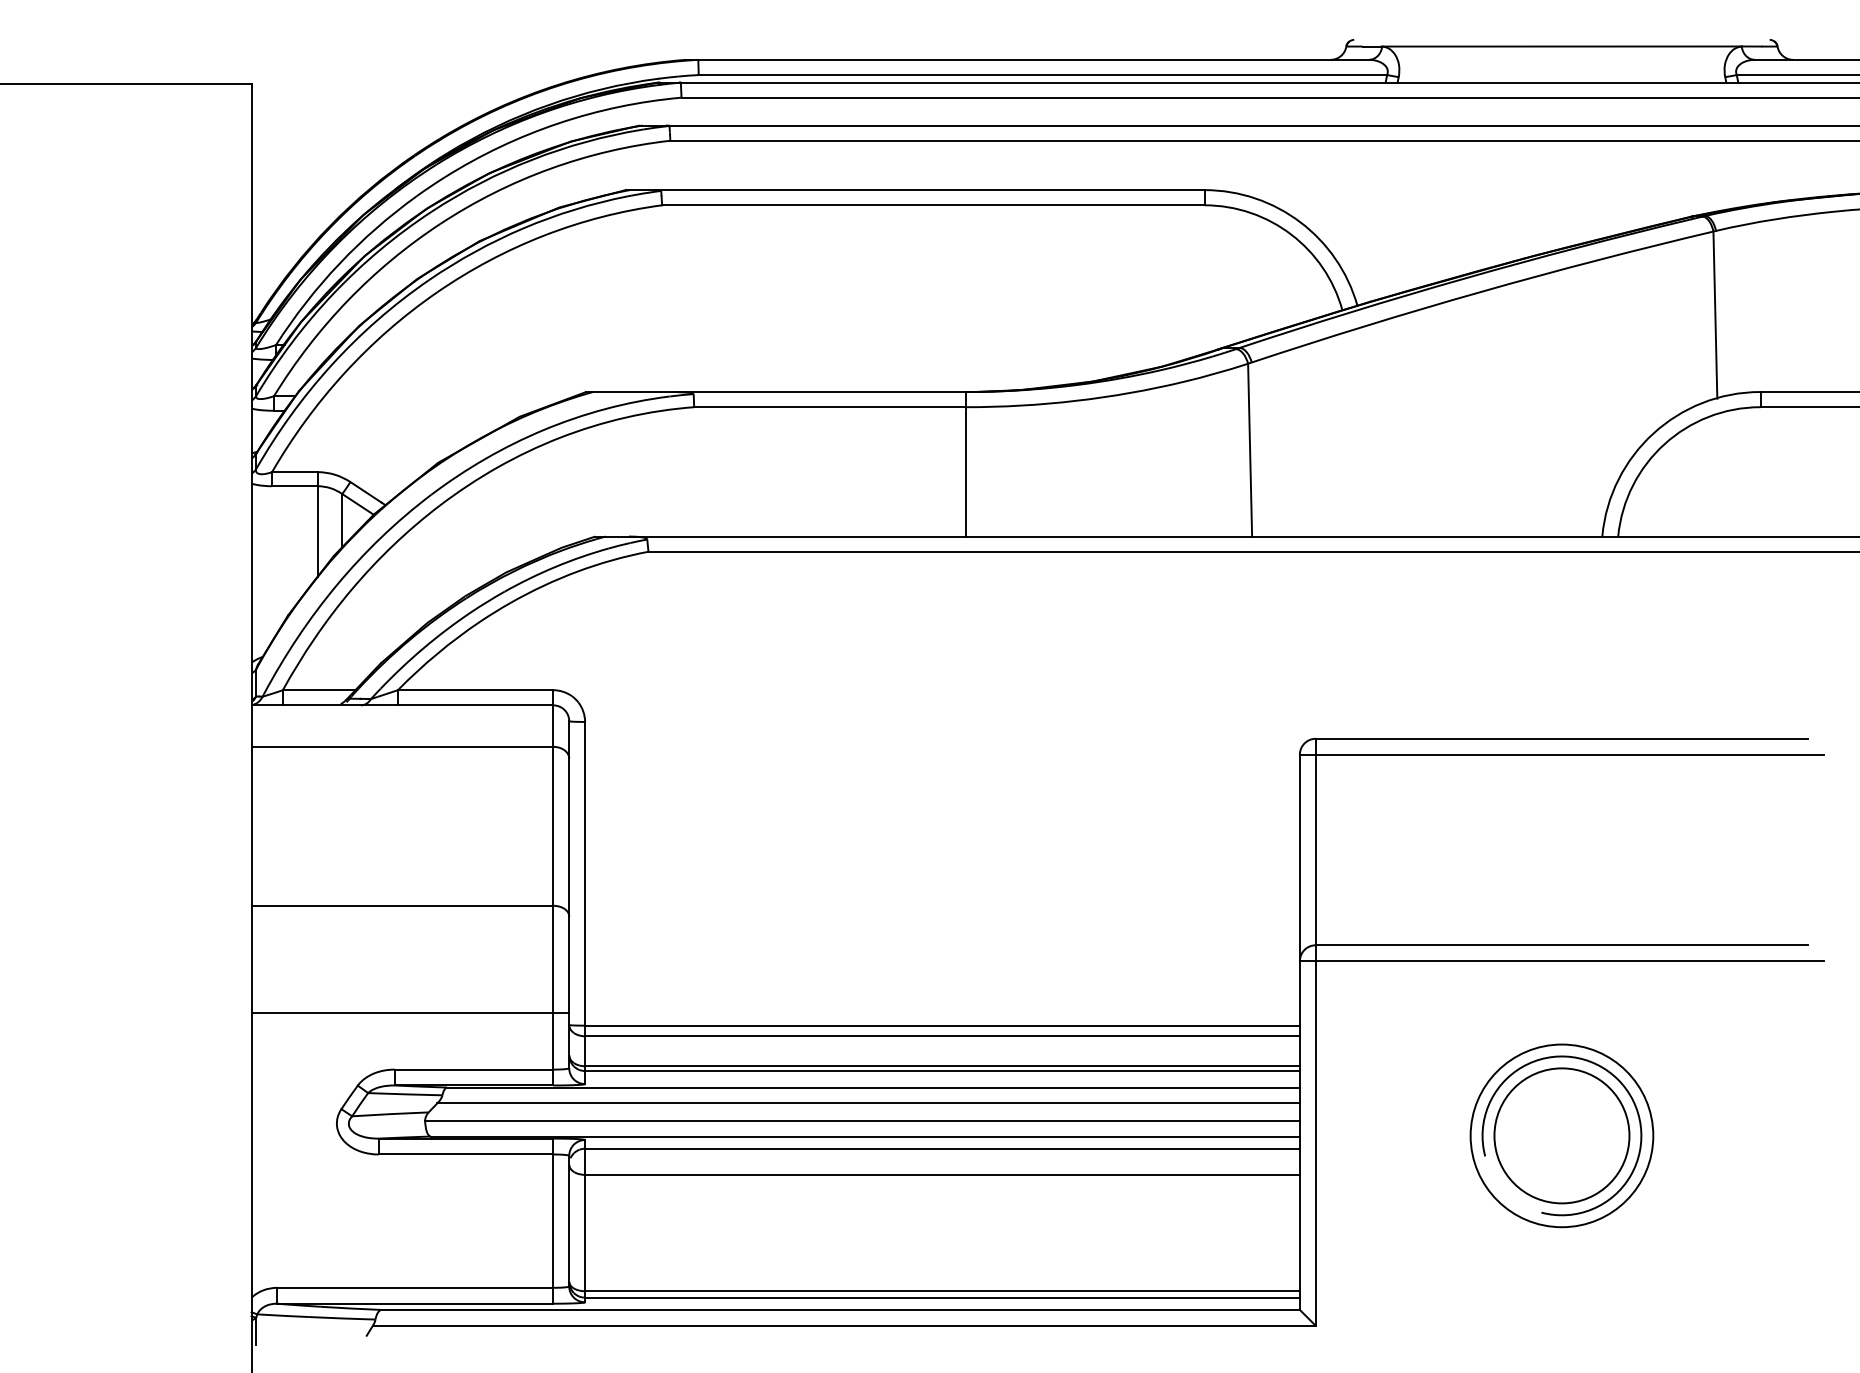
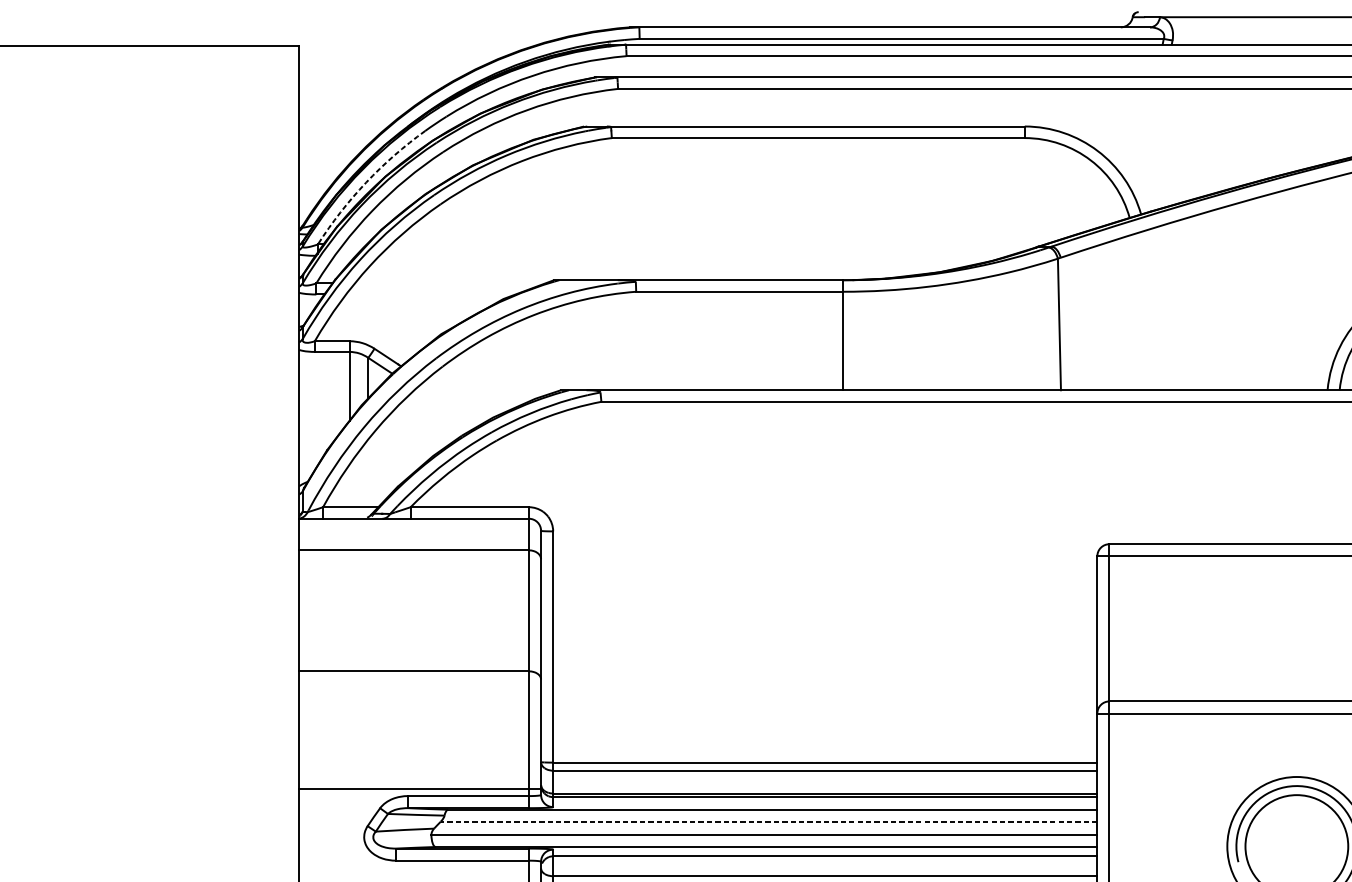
arc: (339, 263) -> (366, 182), solid -> dashed
line: (410, 1012) -> (420, 789), moved
line: (868, 1103) -> (768, 821), solid -> dashed

